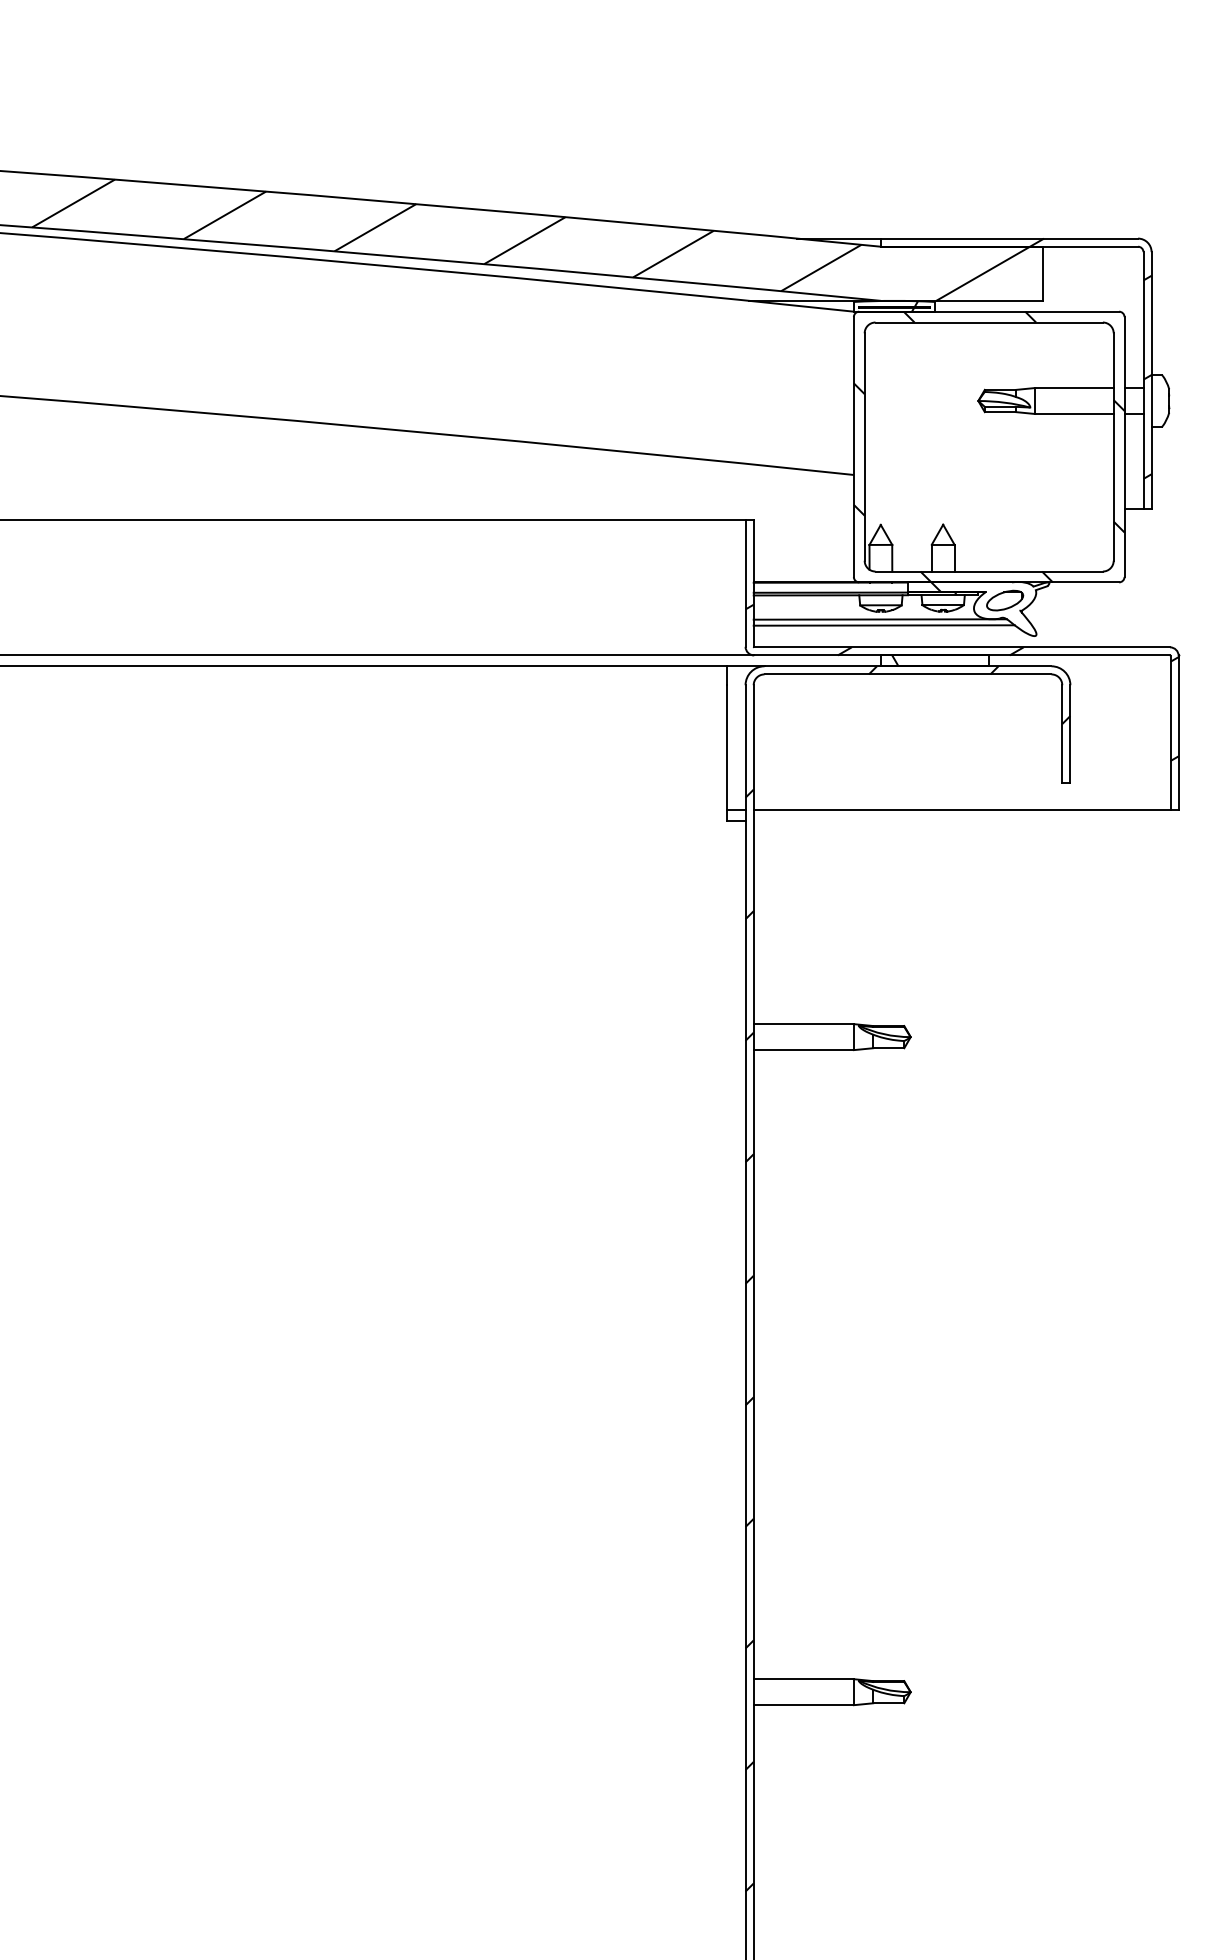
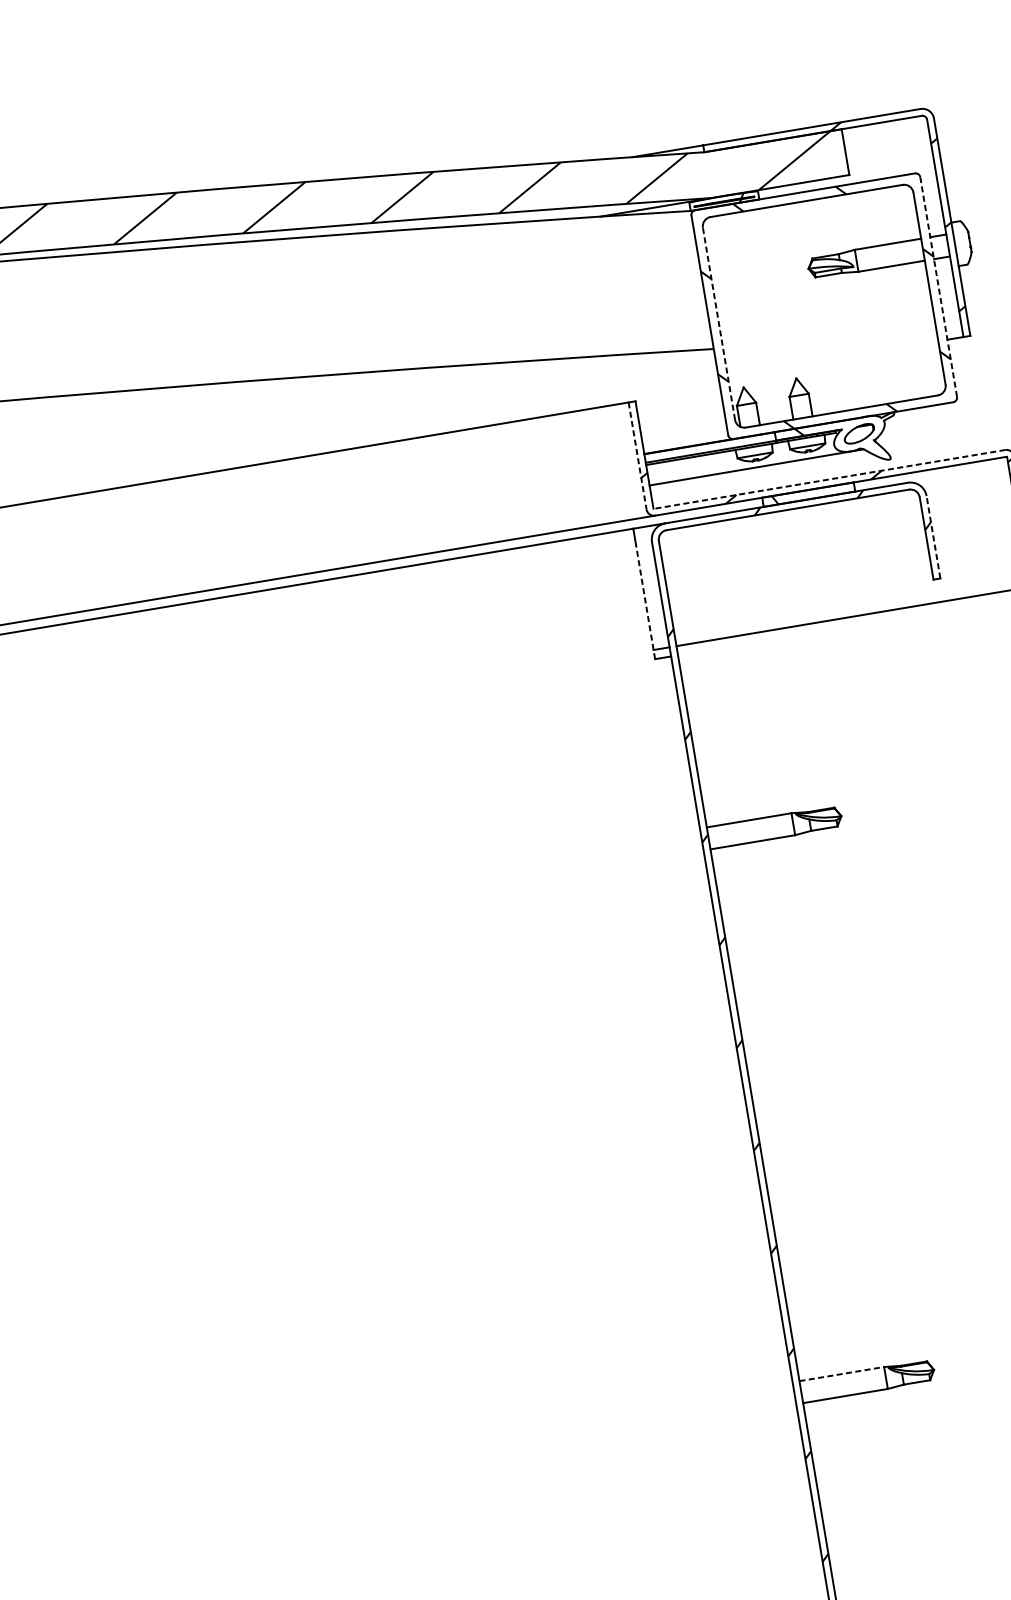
line: (864, 447) -> (718, 324), solid -> dashed
line: (1124, 447) -> (938, 287), solid -> dashed
line: (745, 583) -> (637, 456), solid -> dashed
line: (883, 625) -> (760, 472), removed
line: (962, 647) -> (830, 479), solid -> dashed
line: (1070, 733) -> (933, 536), solid -> dashed
line: (726, 752) -> (645, 601), solid -> dashed
line: (804, 1679) -> (842, 1374), solid -> dashed

